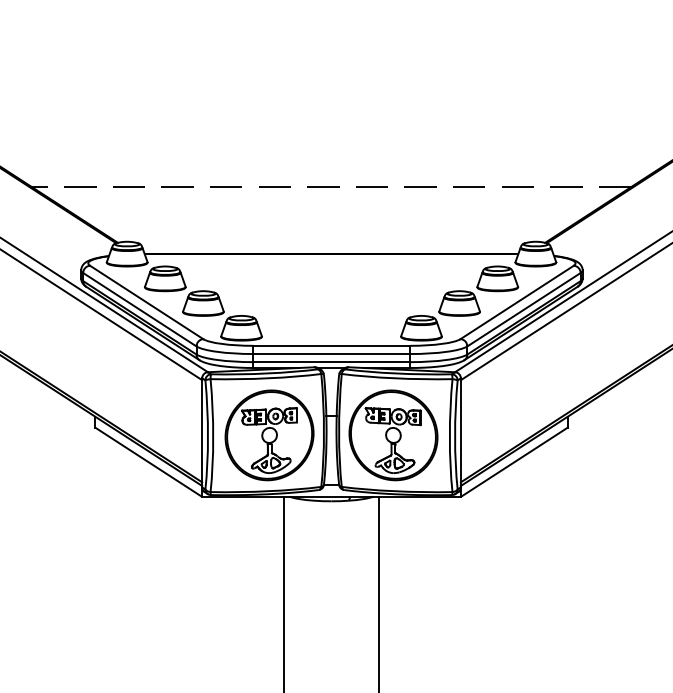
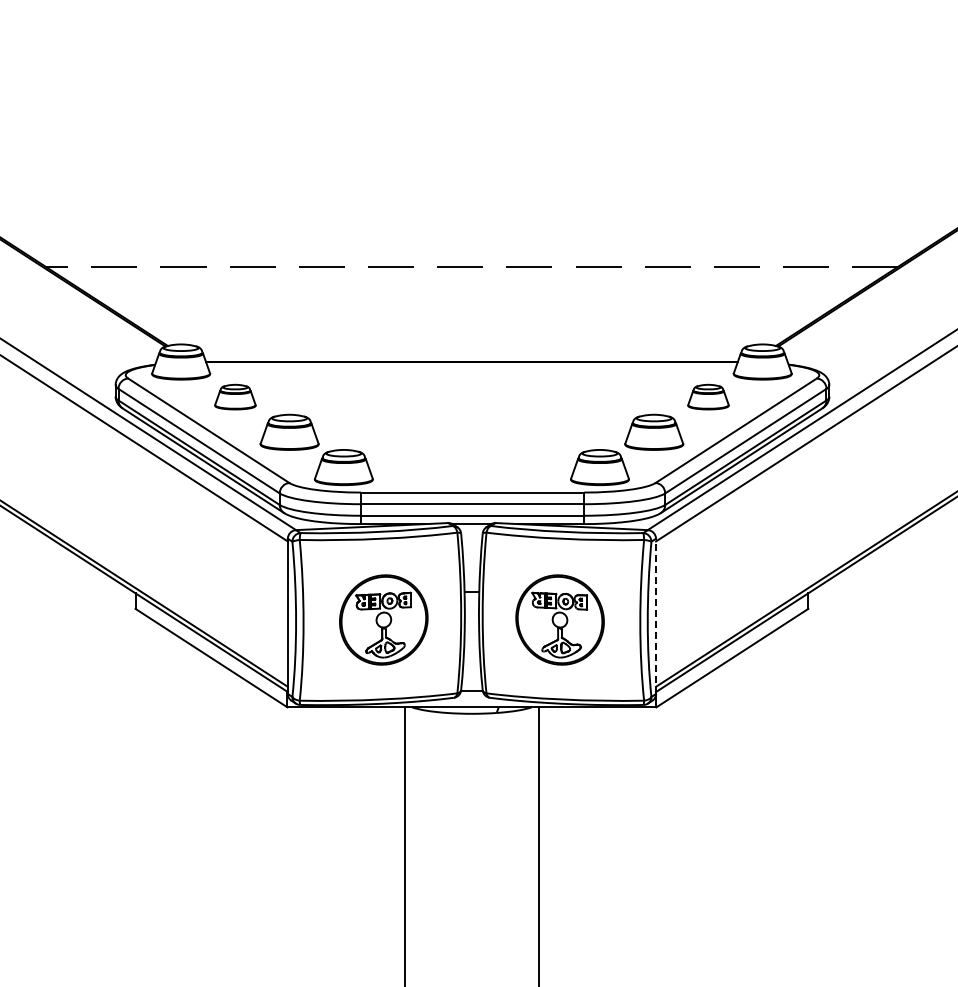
part: (165, 278) -> (235, 396), size x0.7
part: (497, 278) -> (708, 396), size x0.7
line: (461, 432) -> (656, 616), solid -> dashed
part: (269, 435) -> (383, 619), size x0.7
part: (393, 435) -> (559, 619), size x0.7

